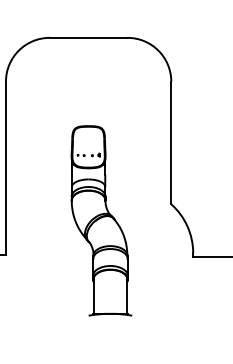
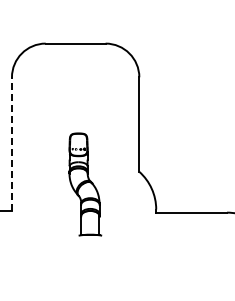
line: (5, 168) -> (11, 144), solid -> dashed
part: (101, 220) -> (85, 184), size x0.7

